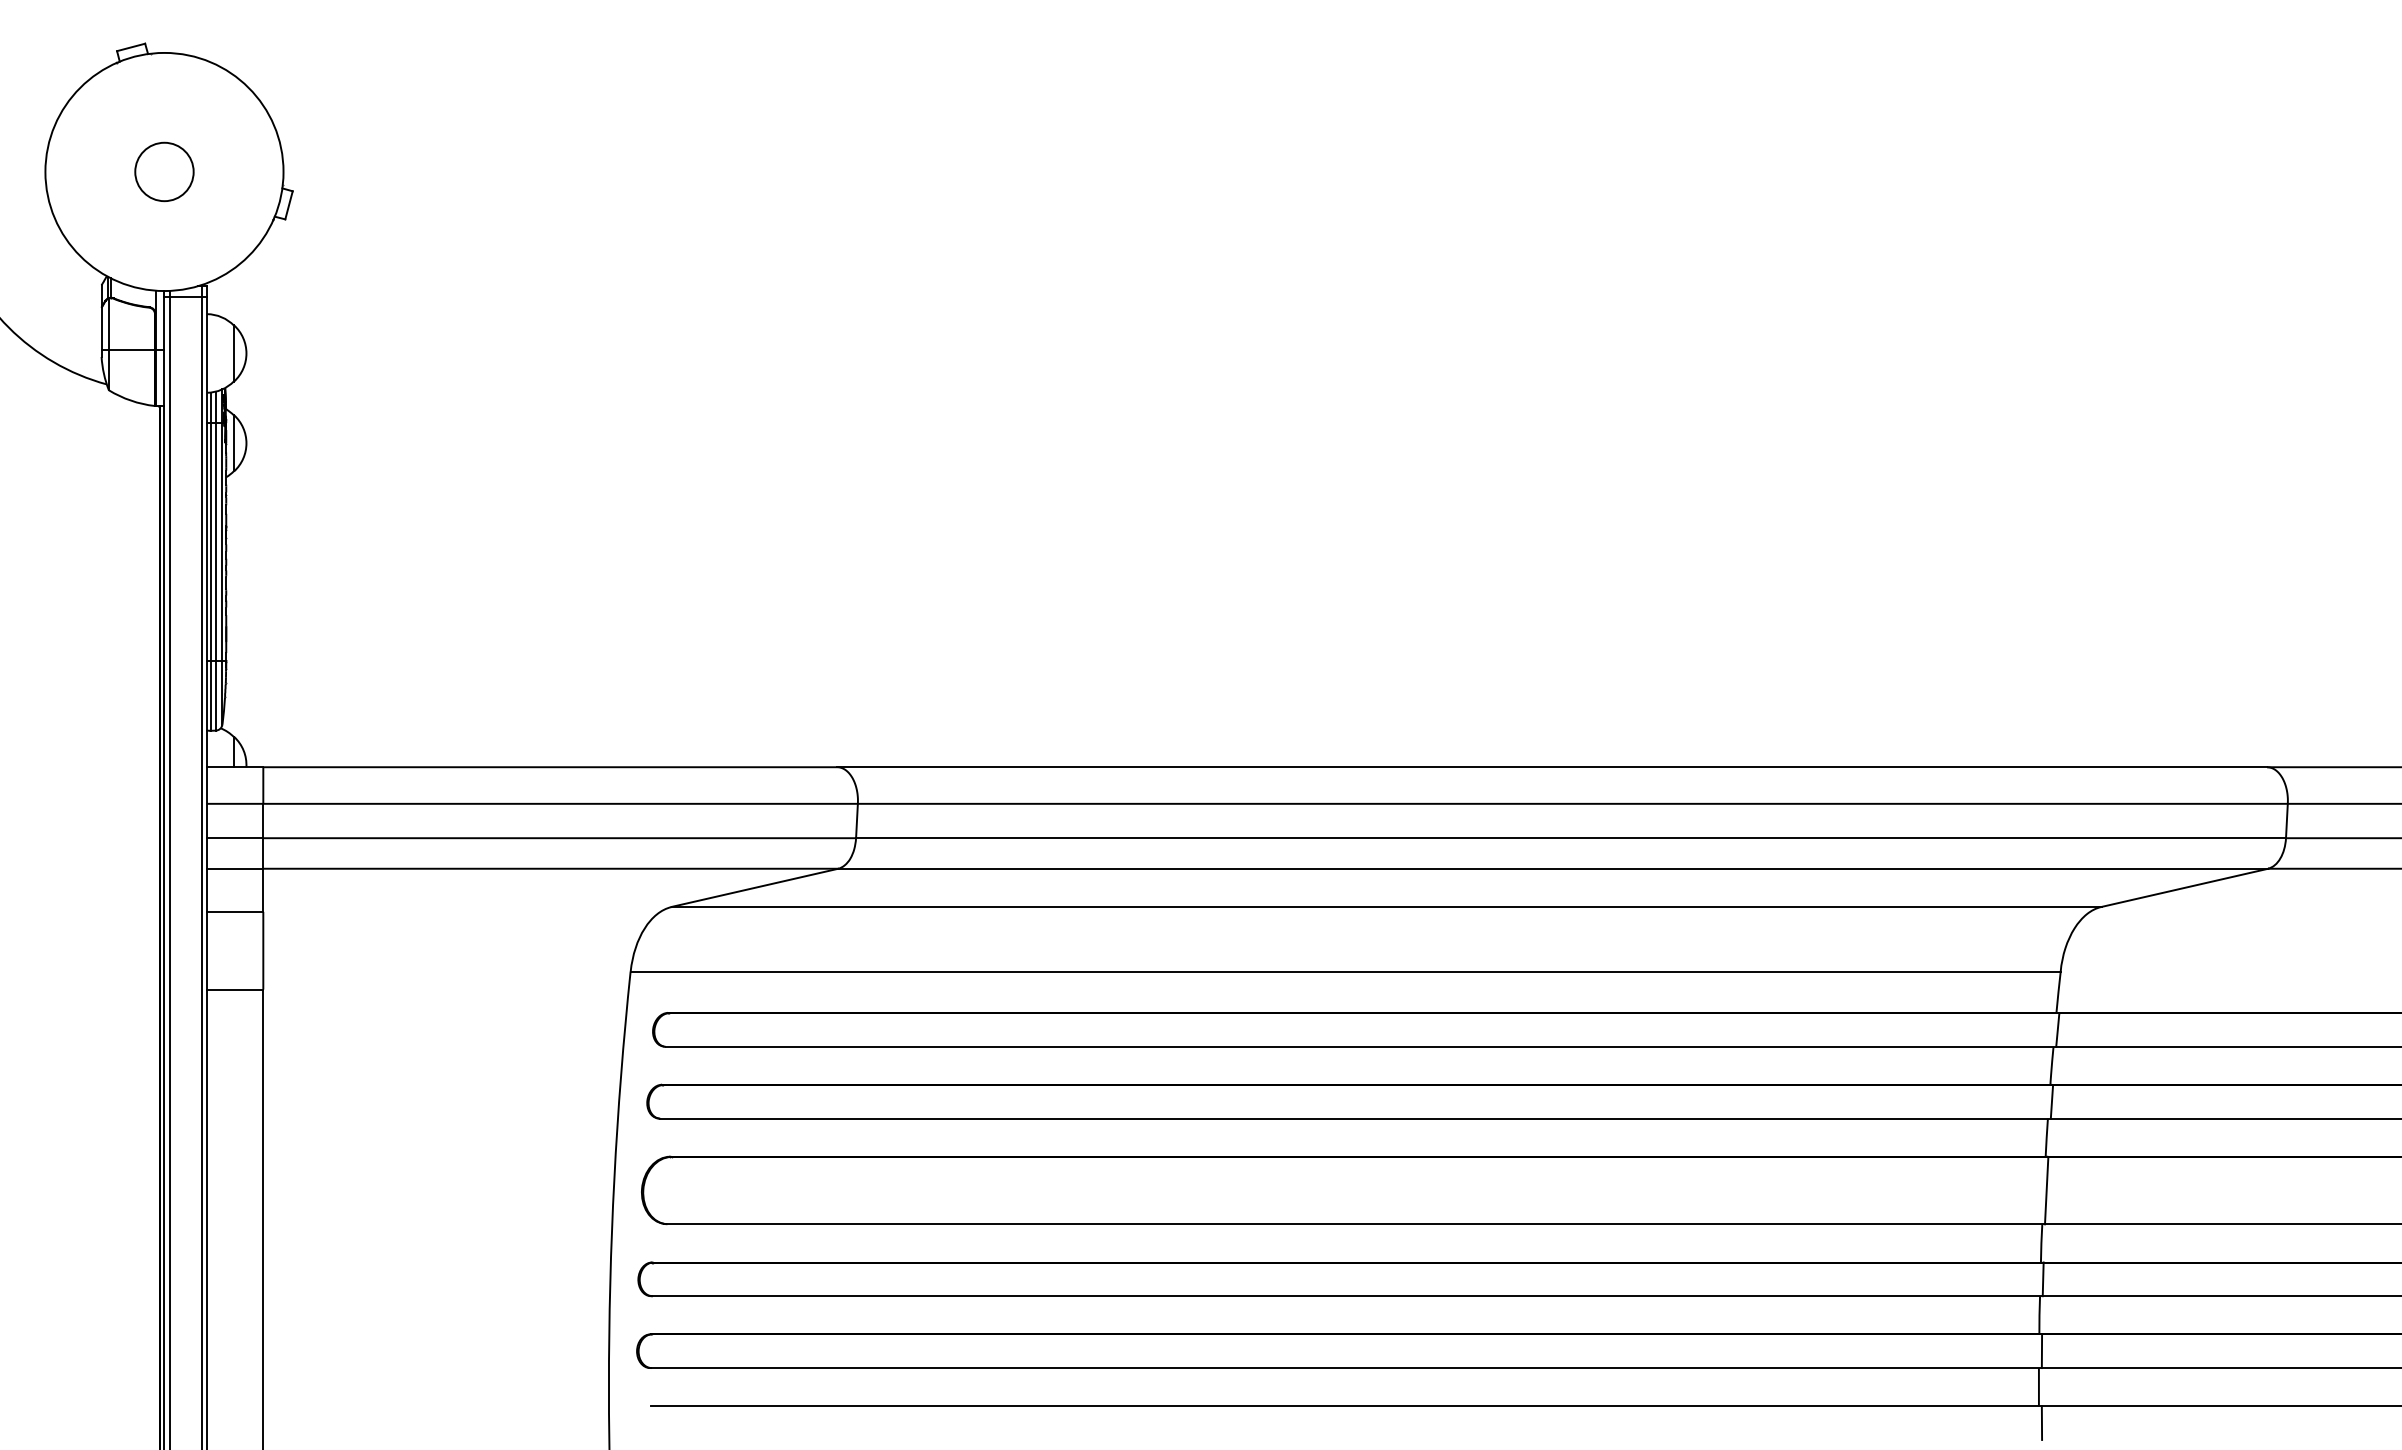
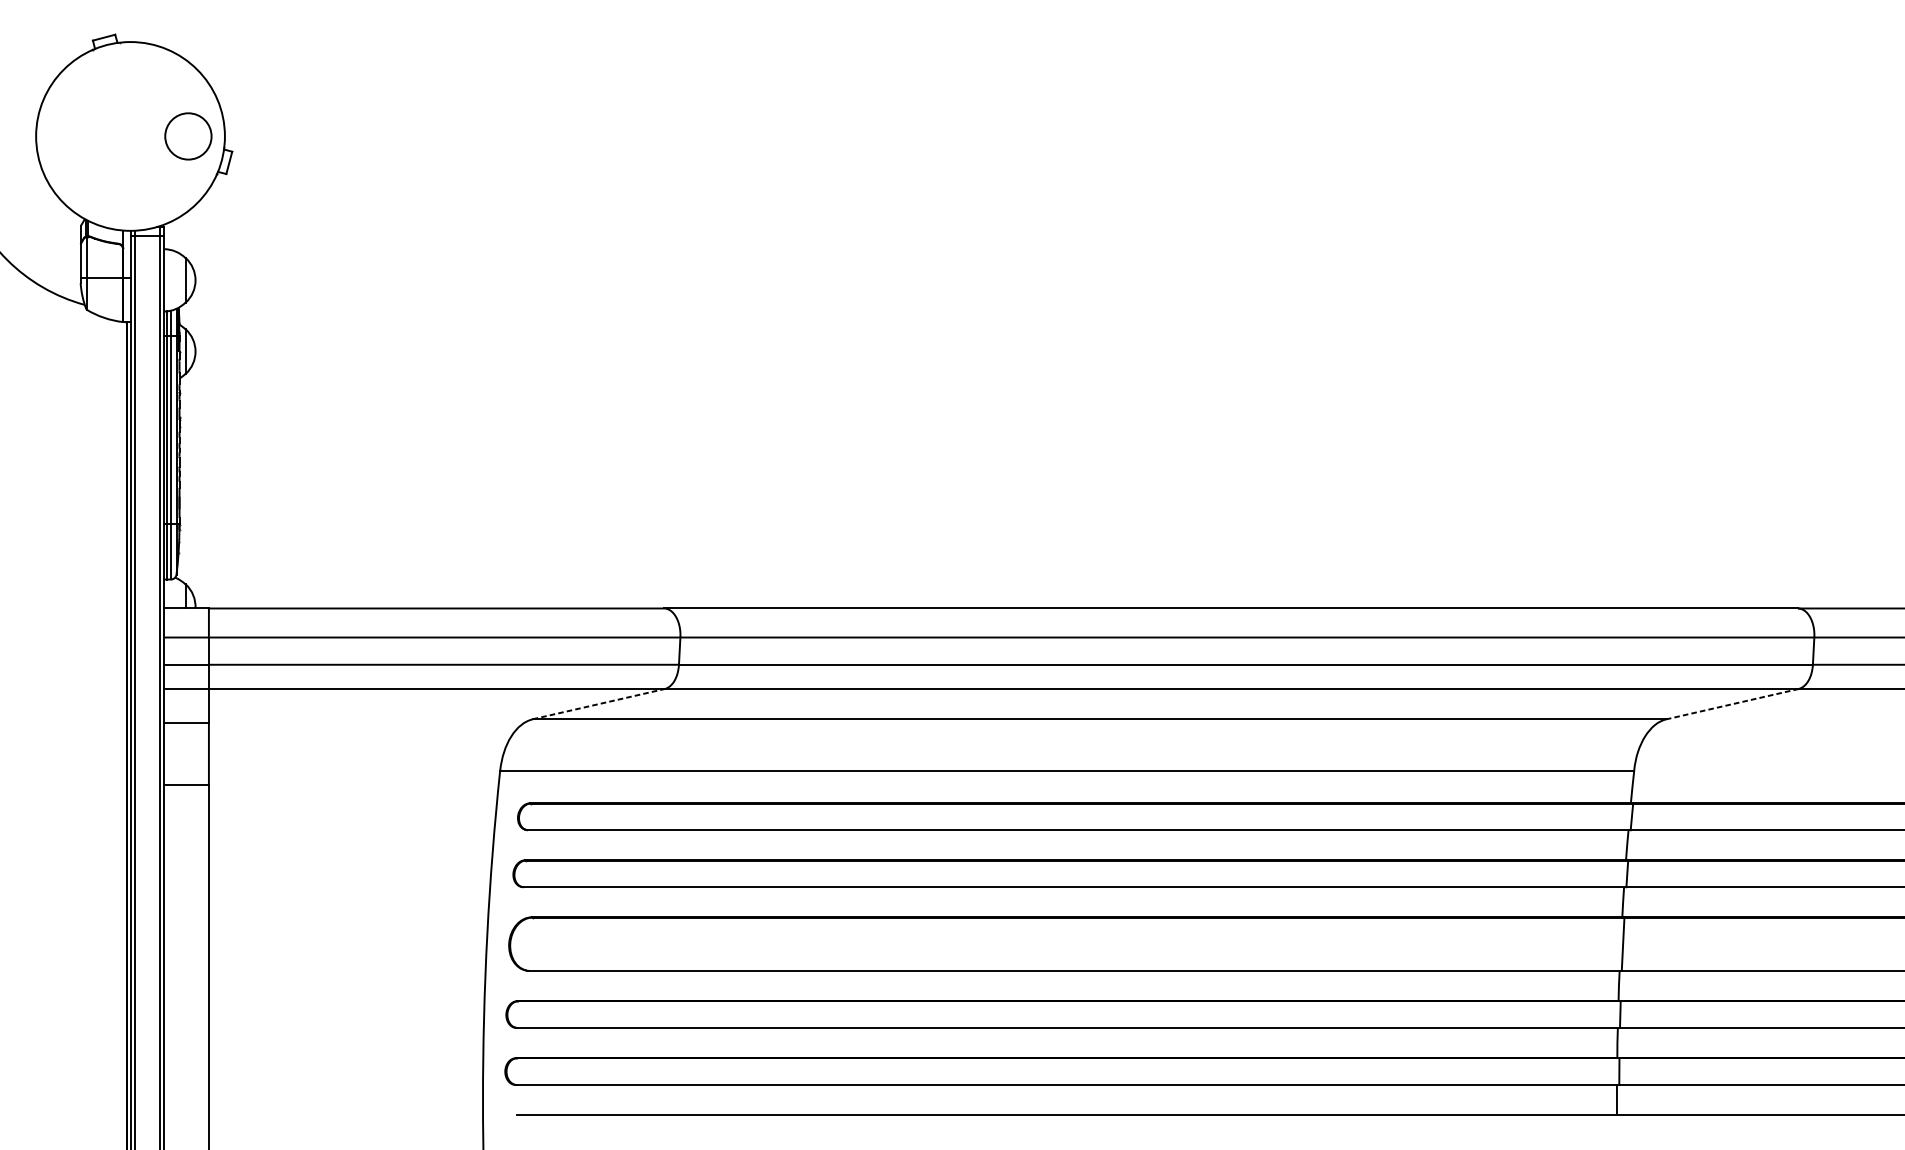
circle: (164, 171) -> (188, 136), moved
line: (755, 887) -> (599, 703), solid -> dashed
line: (2184, 887) -> (1732, 703), solid -> dashed
line: (2041, 1422) -> (1619, 1128), removed

